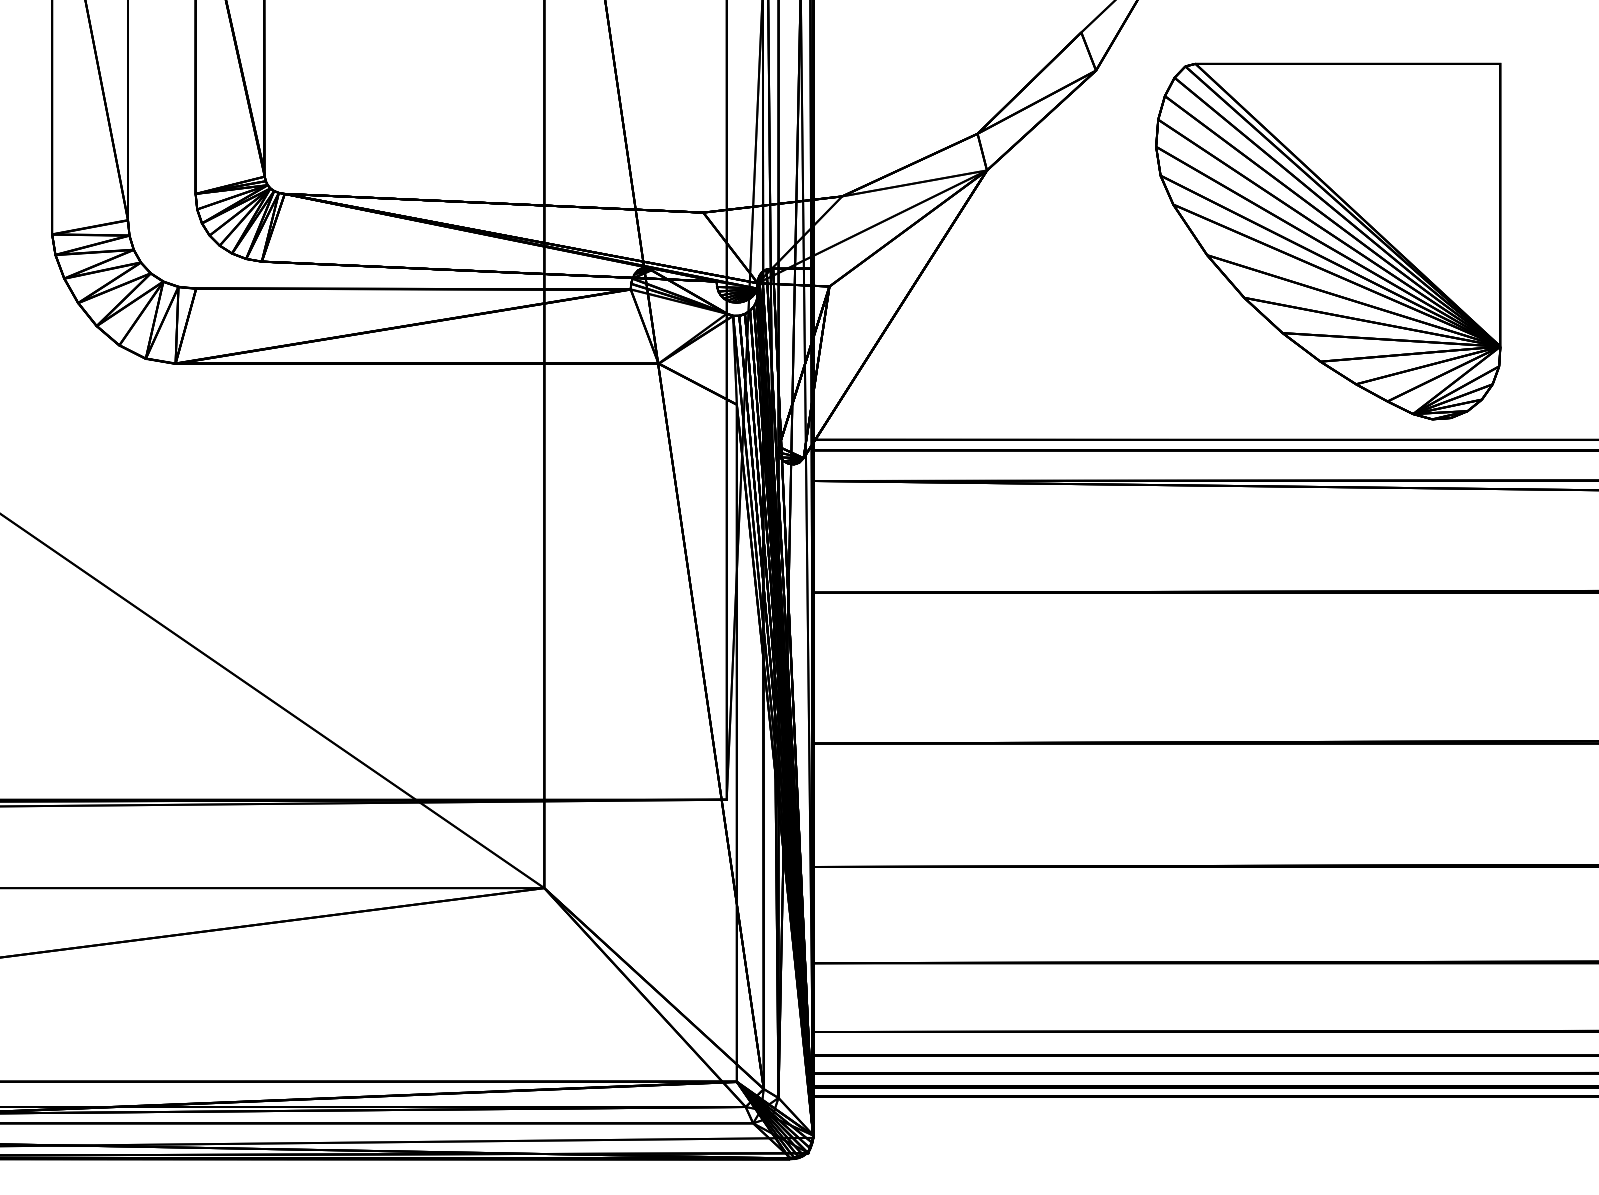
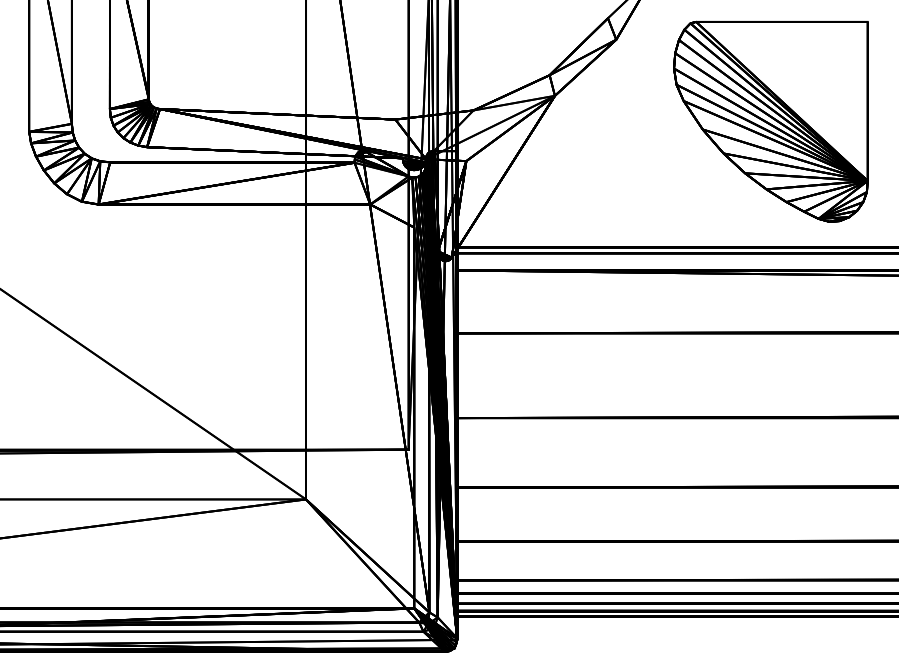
part: (1327, 240) -> (770, 121), moved

